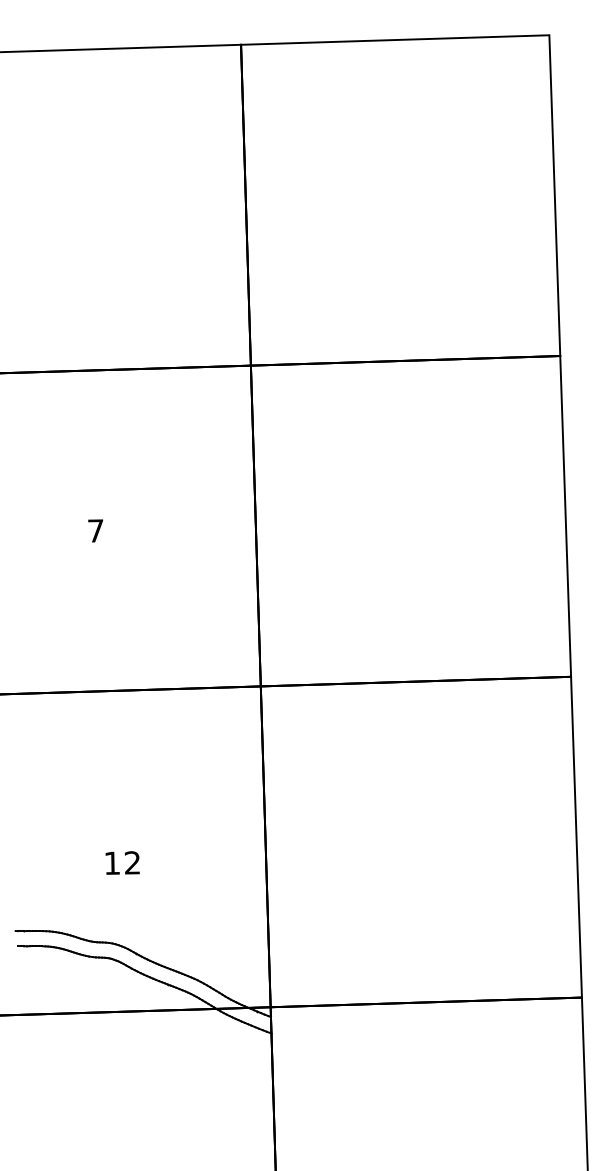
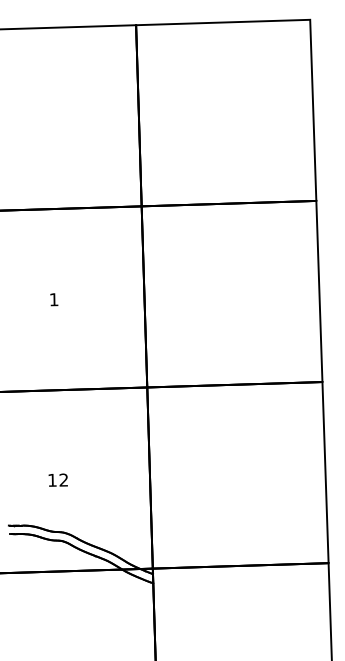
text: (94, 530) -> (53, 299), 7 -> 1
text: (121, 861) -> (57, 479), moved

